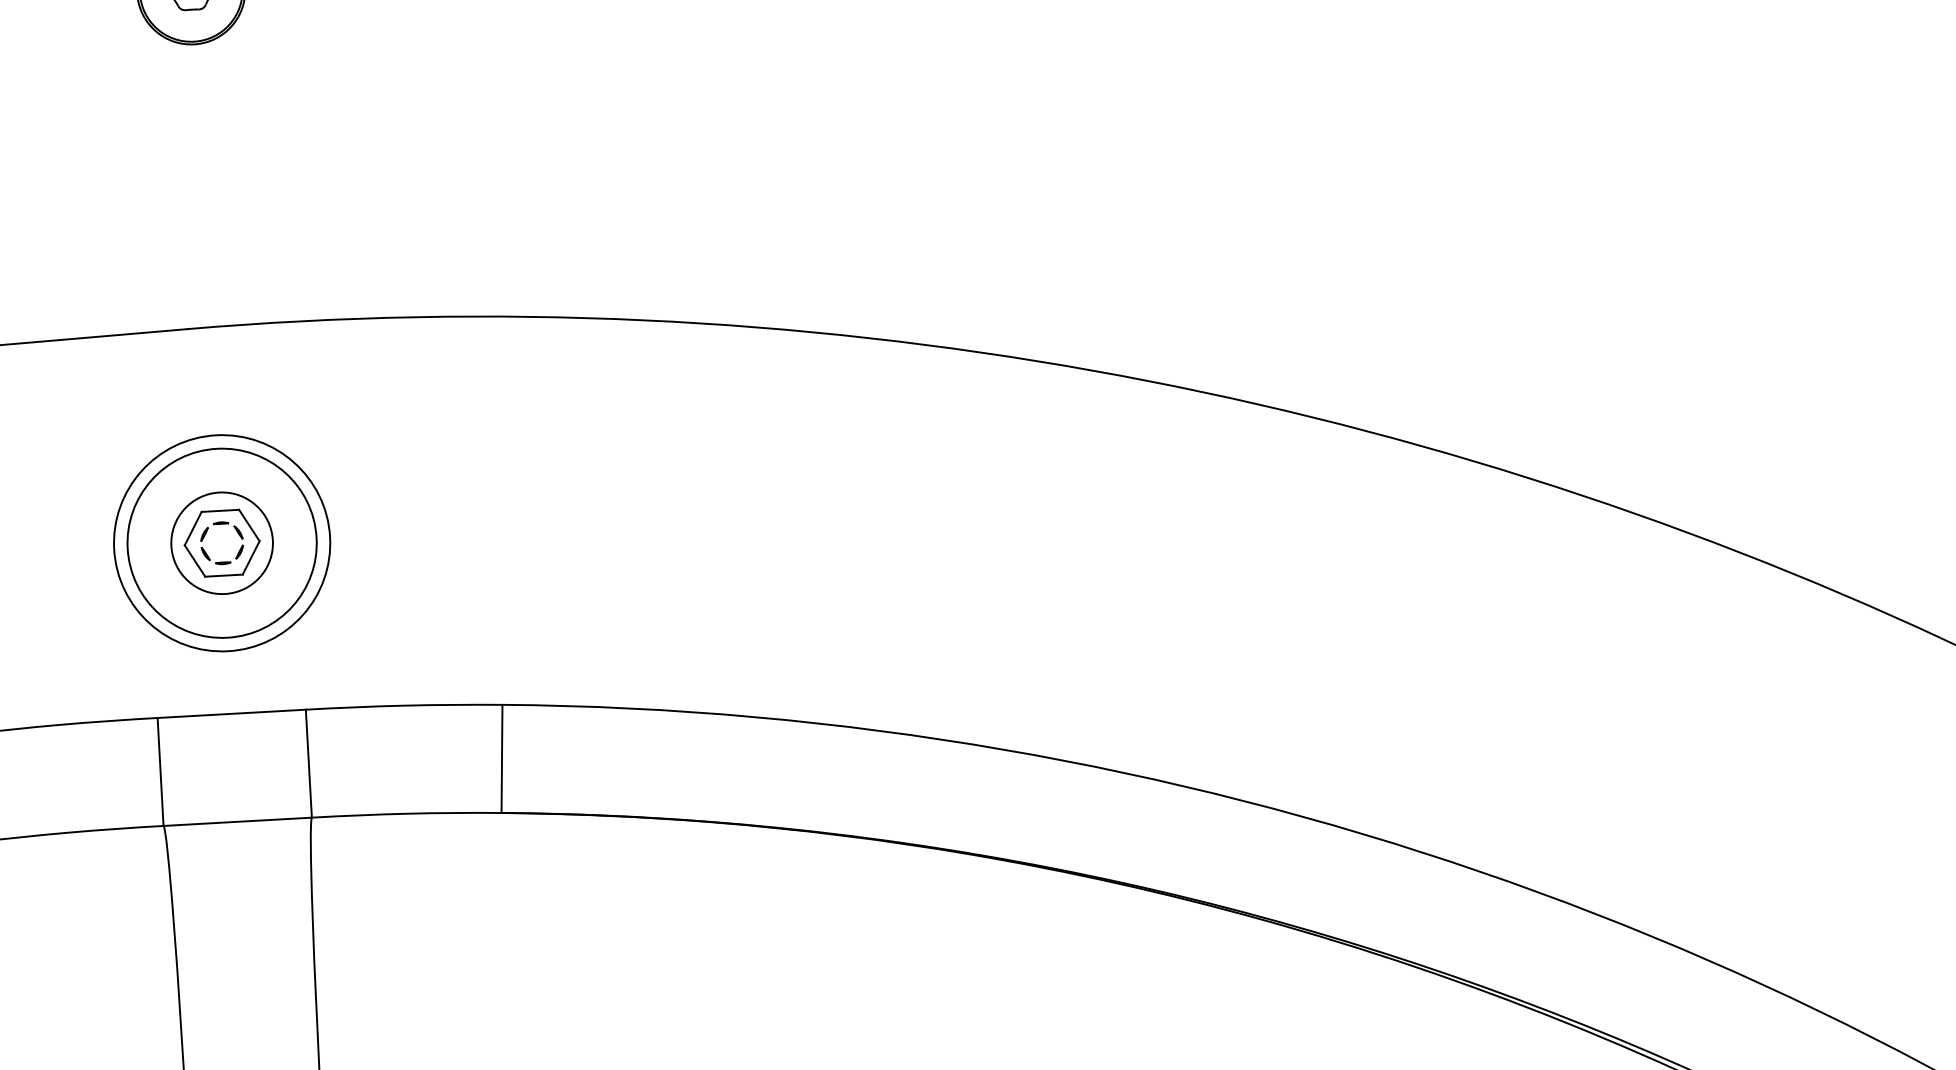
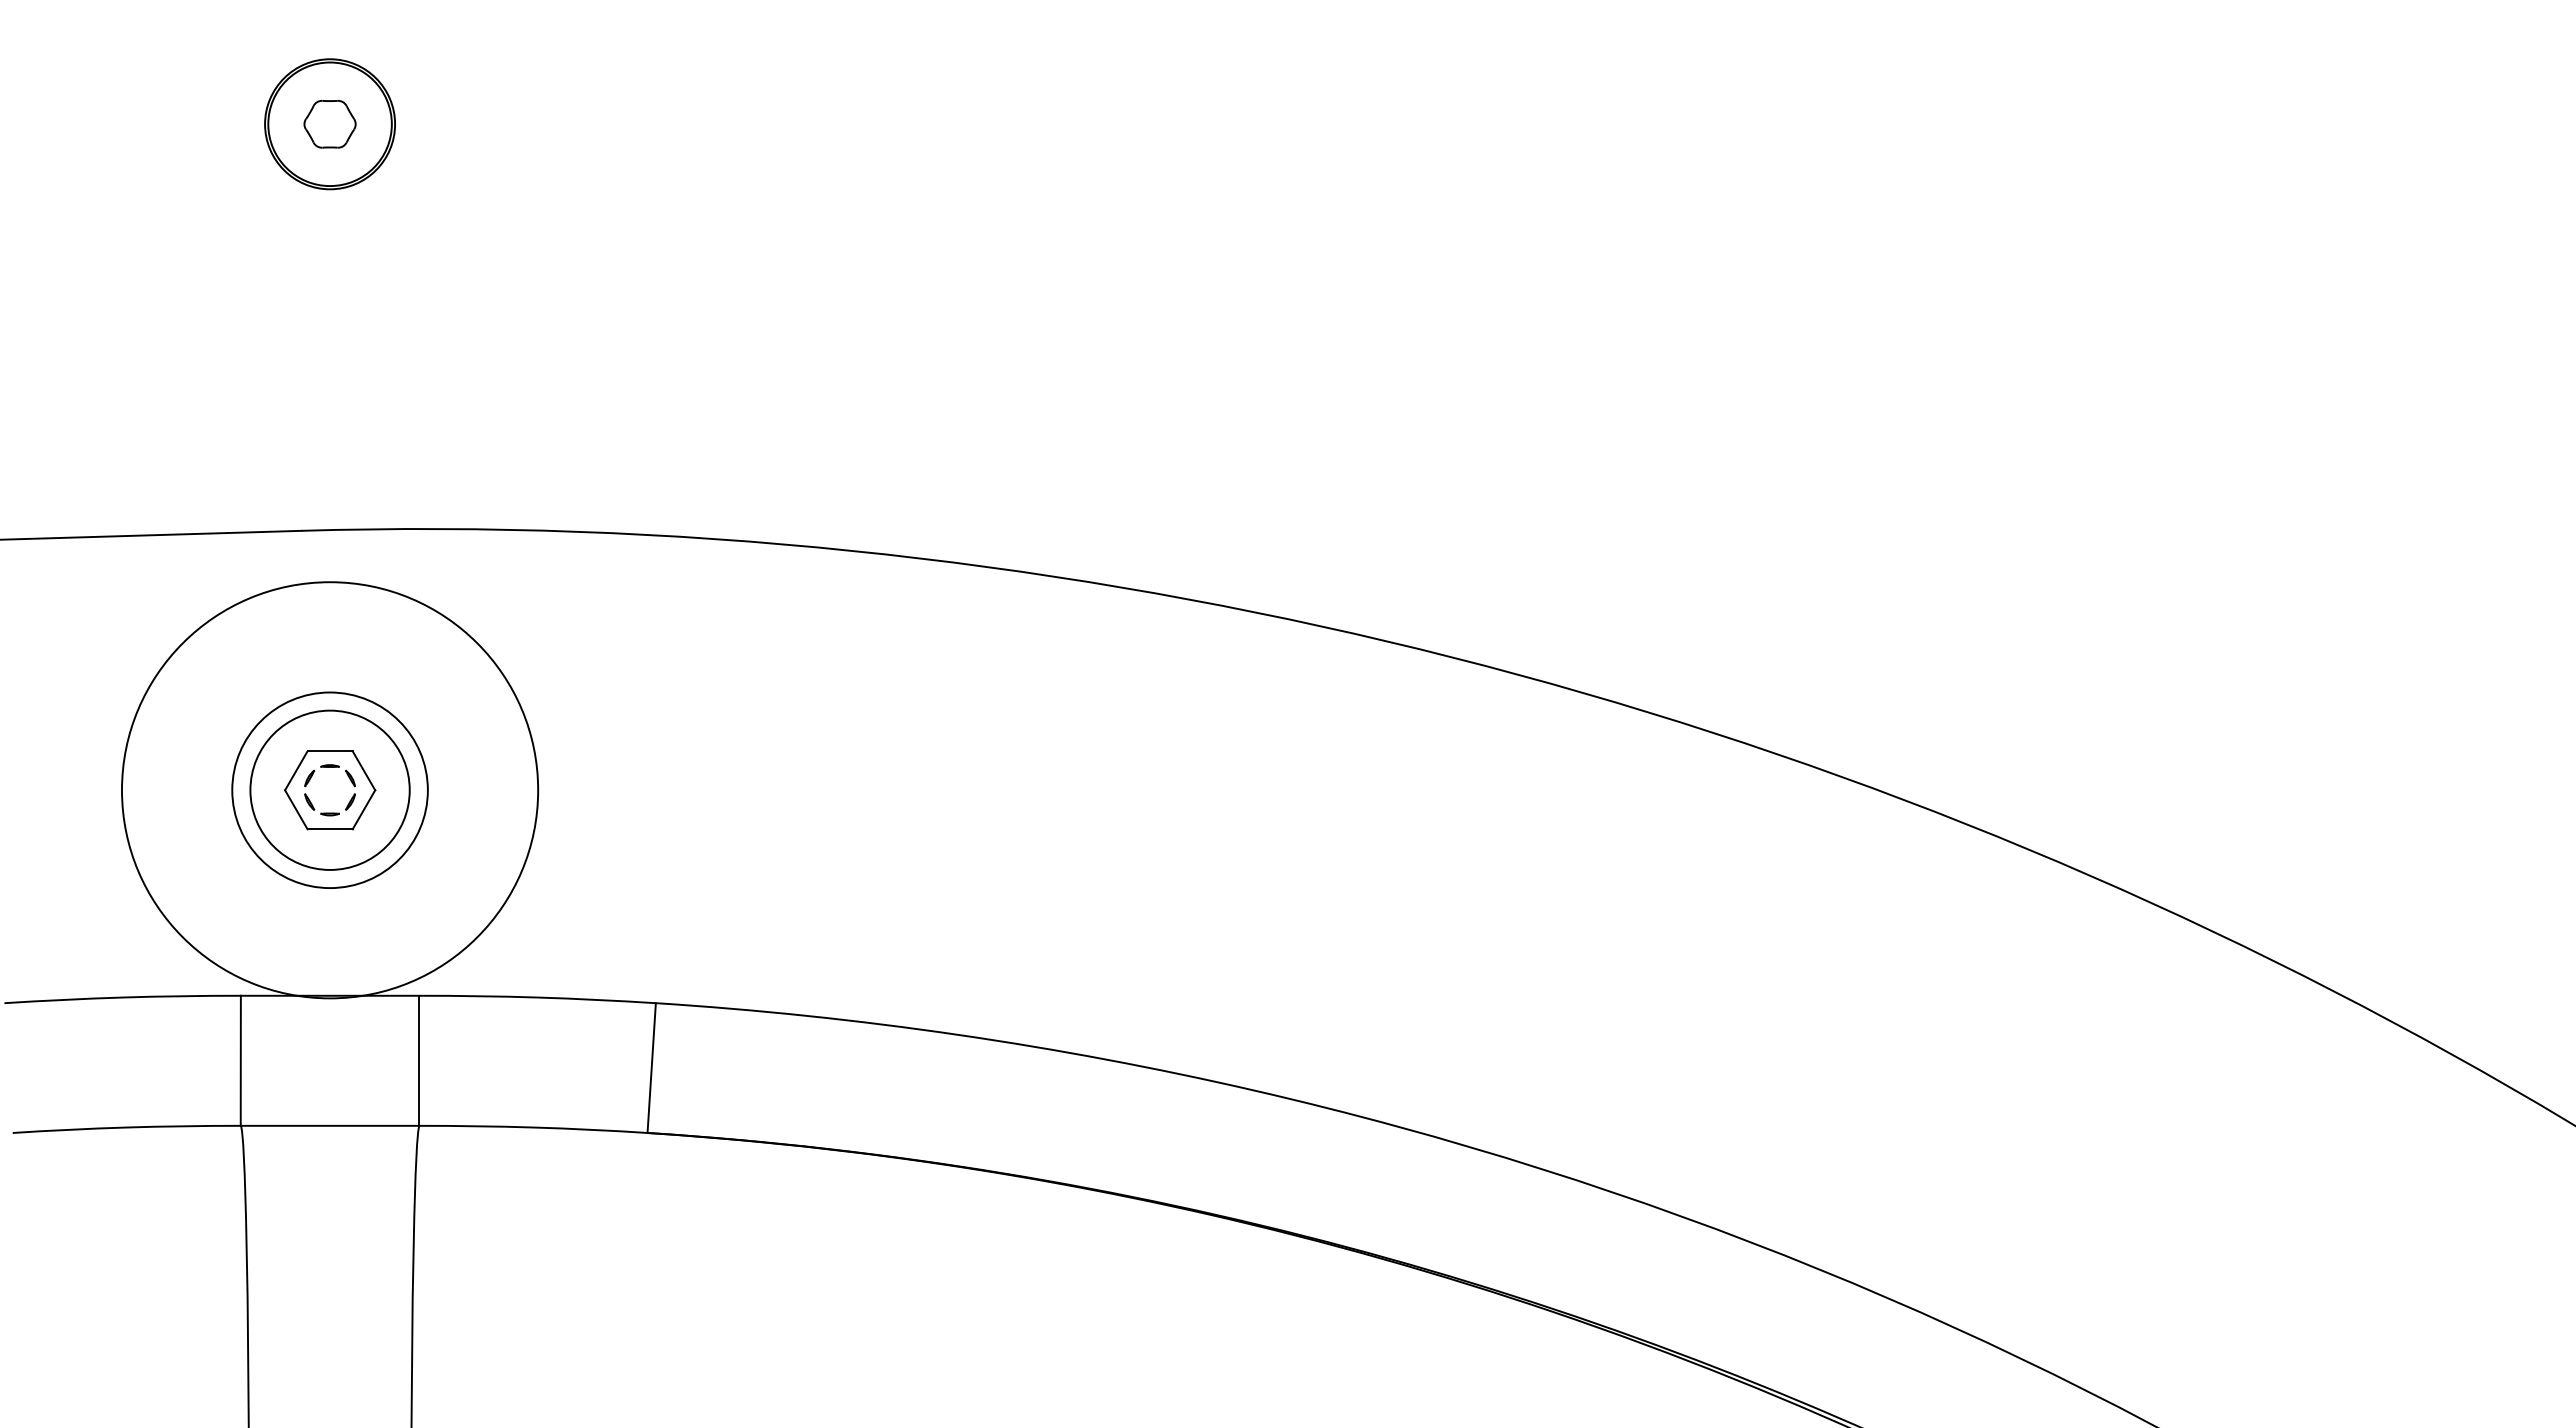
circle: (221, 543) -> (329, 790), size x0.7
circle: (221, 543) -> (329, 790), size x1.6
circle: (222, 543) -> (330, 790), size x1.6

